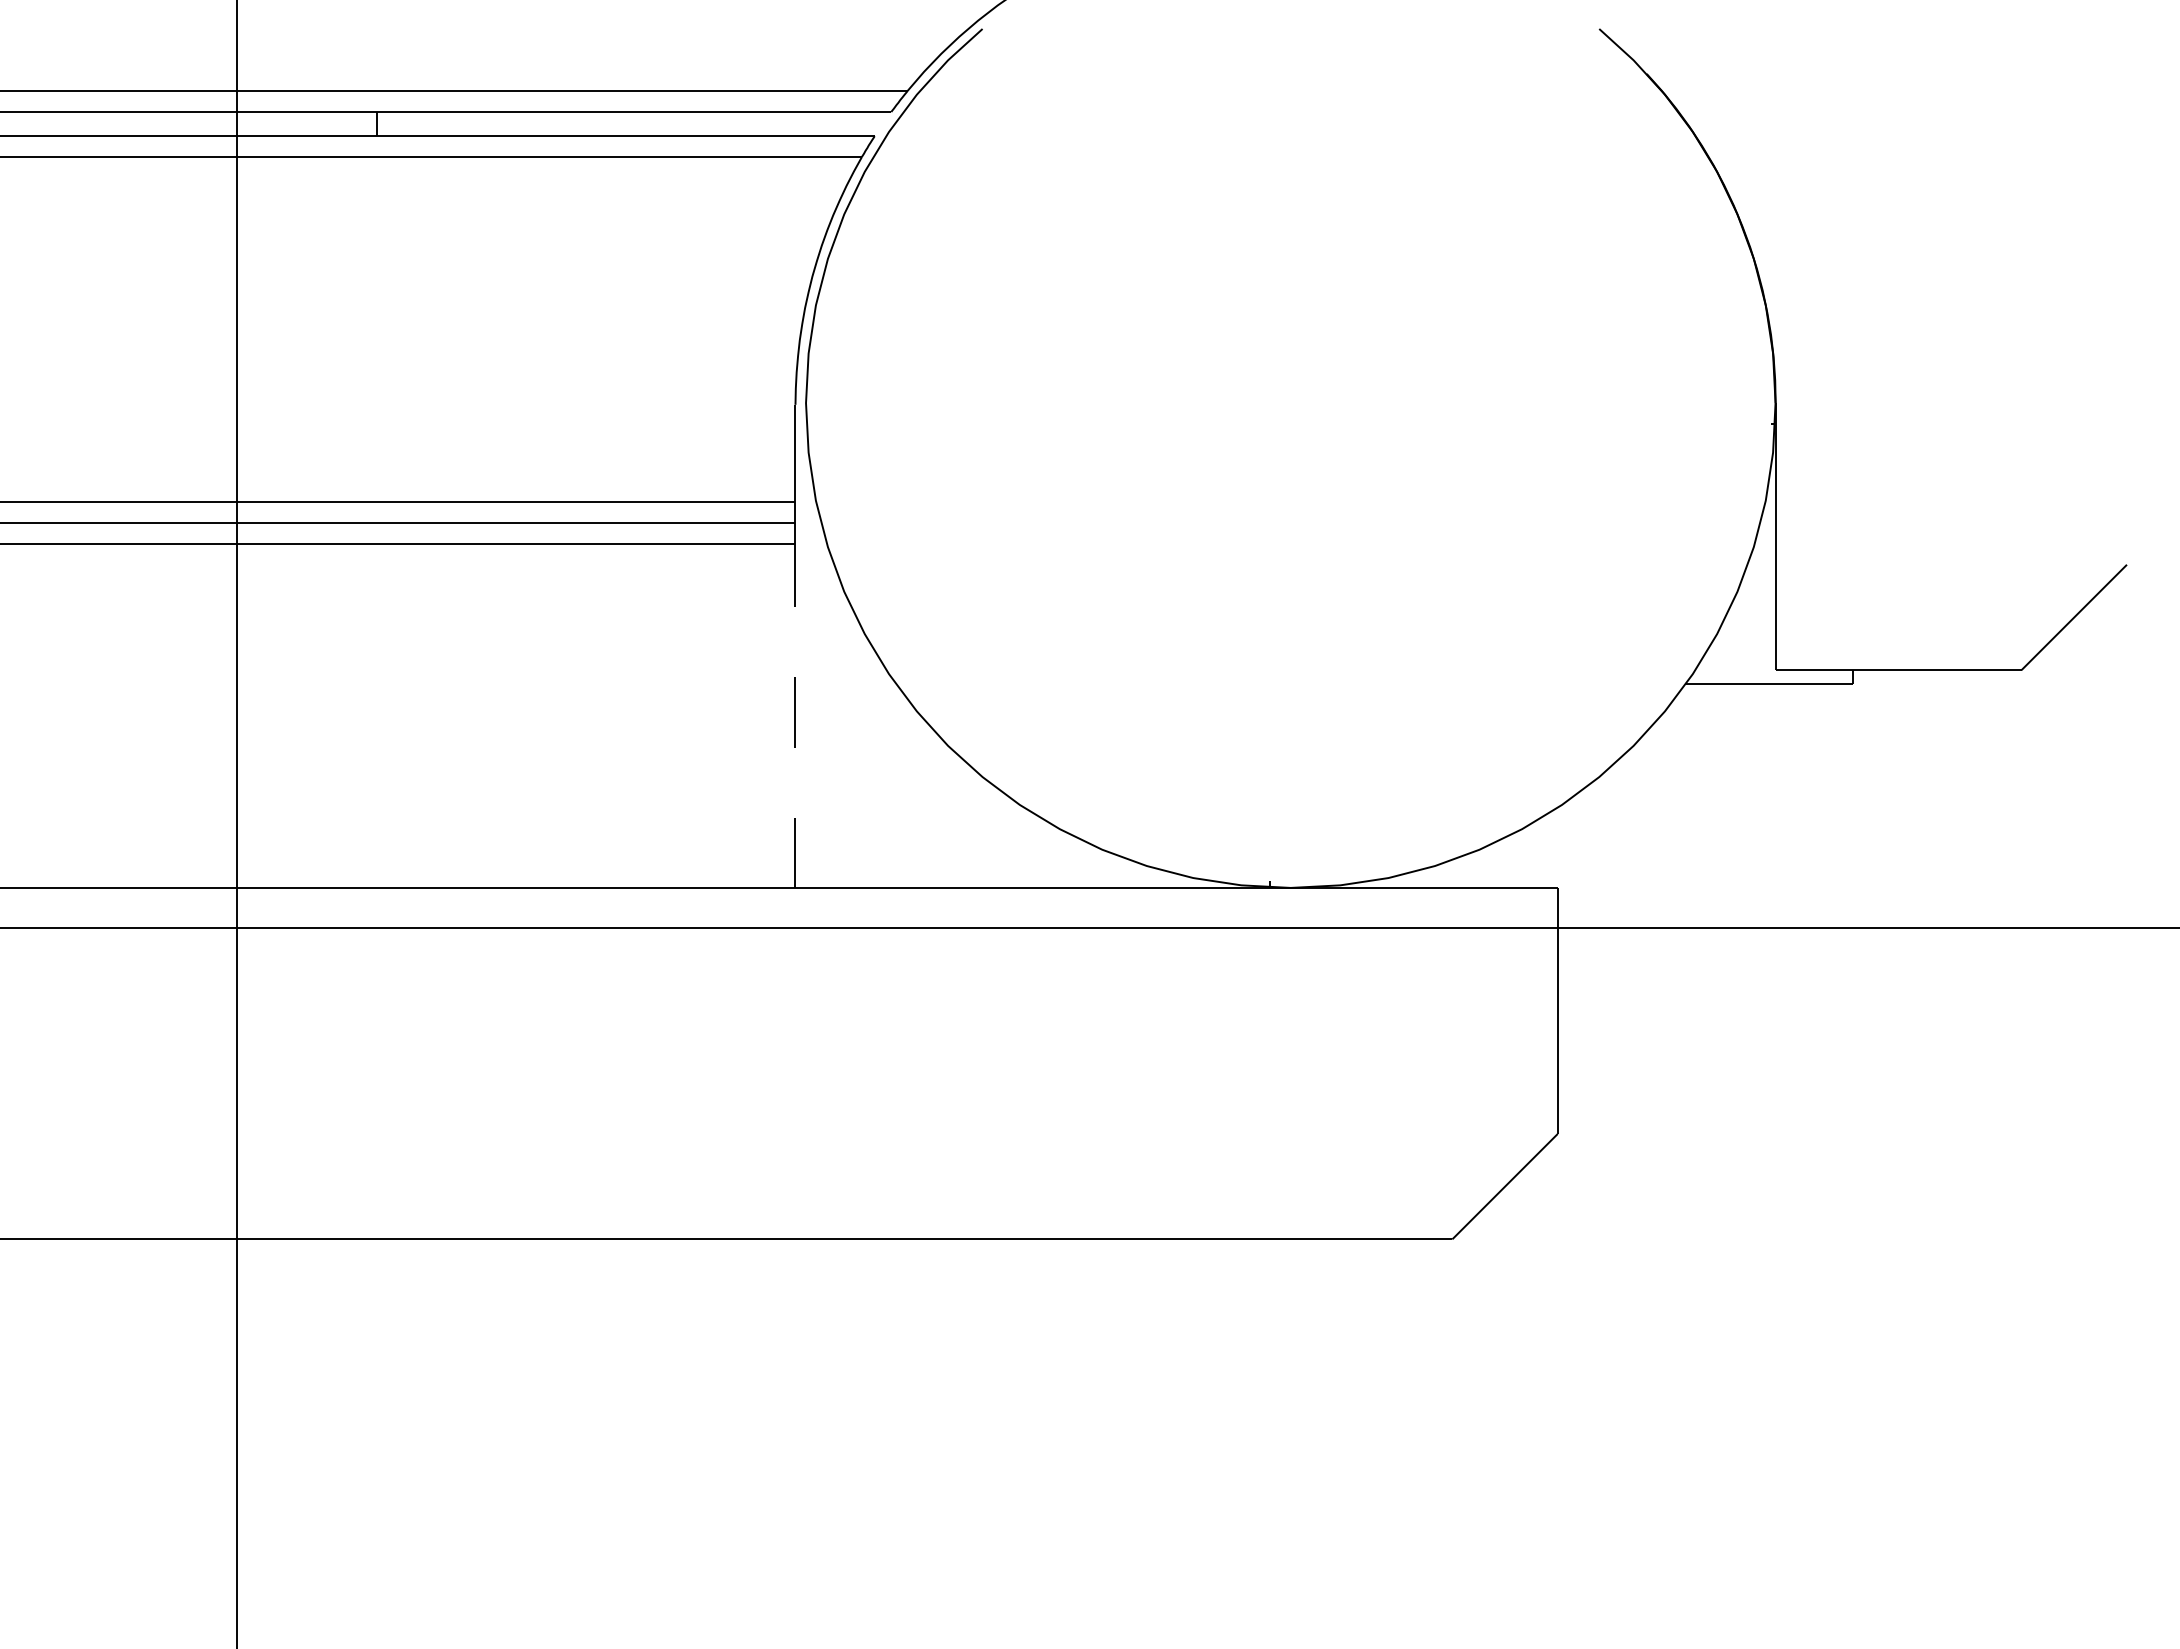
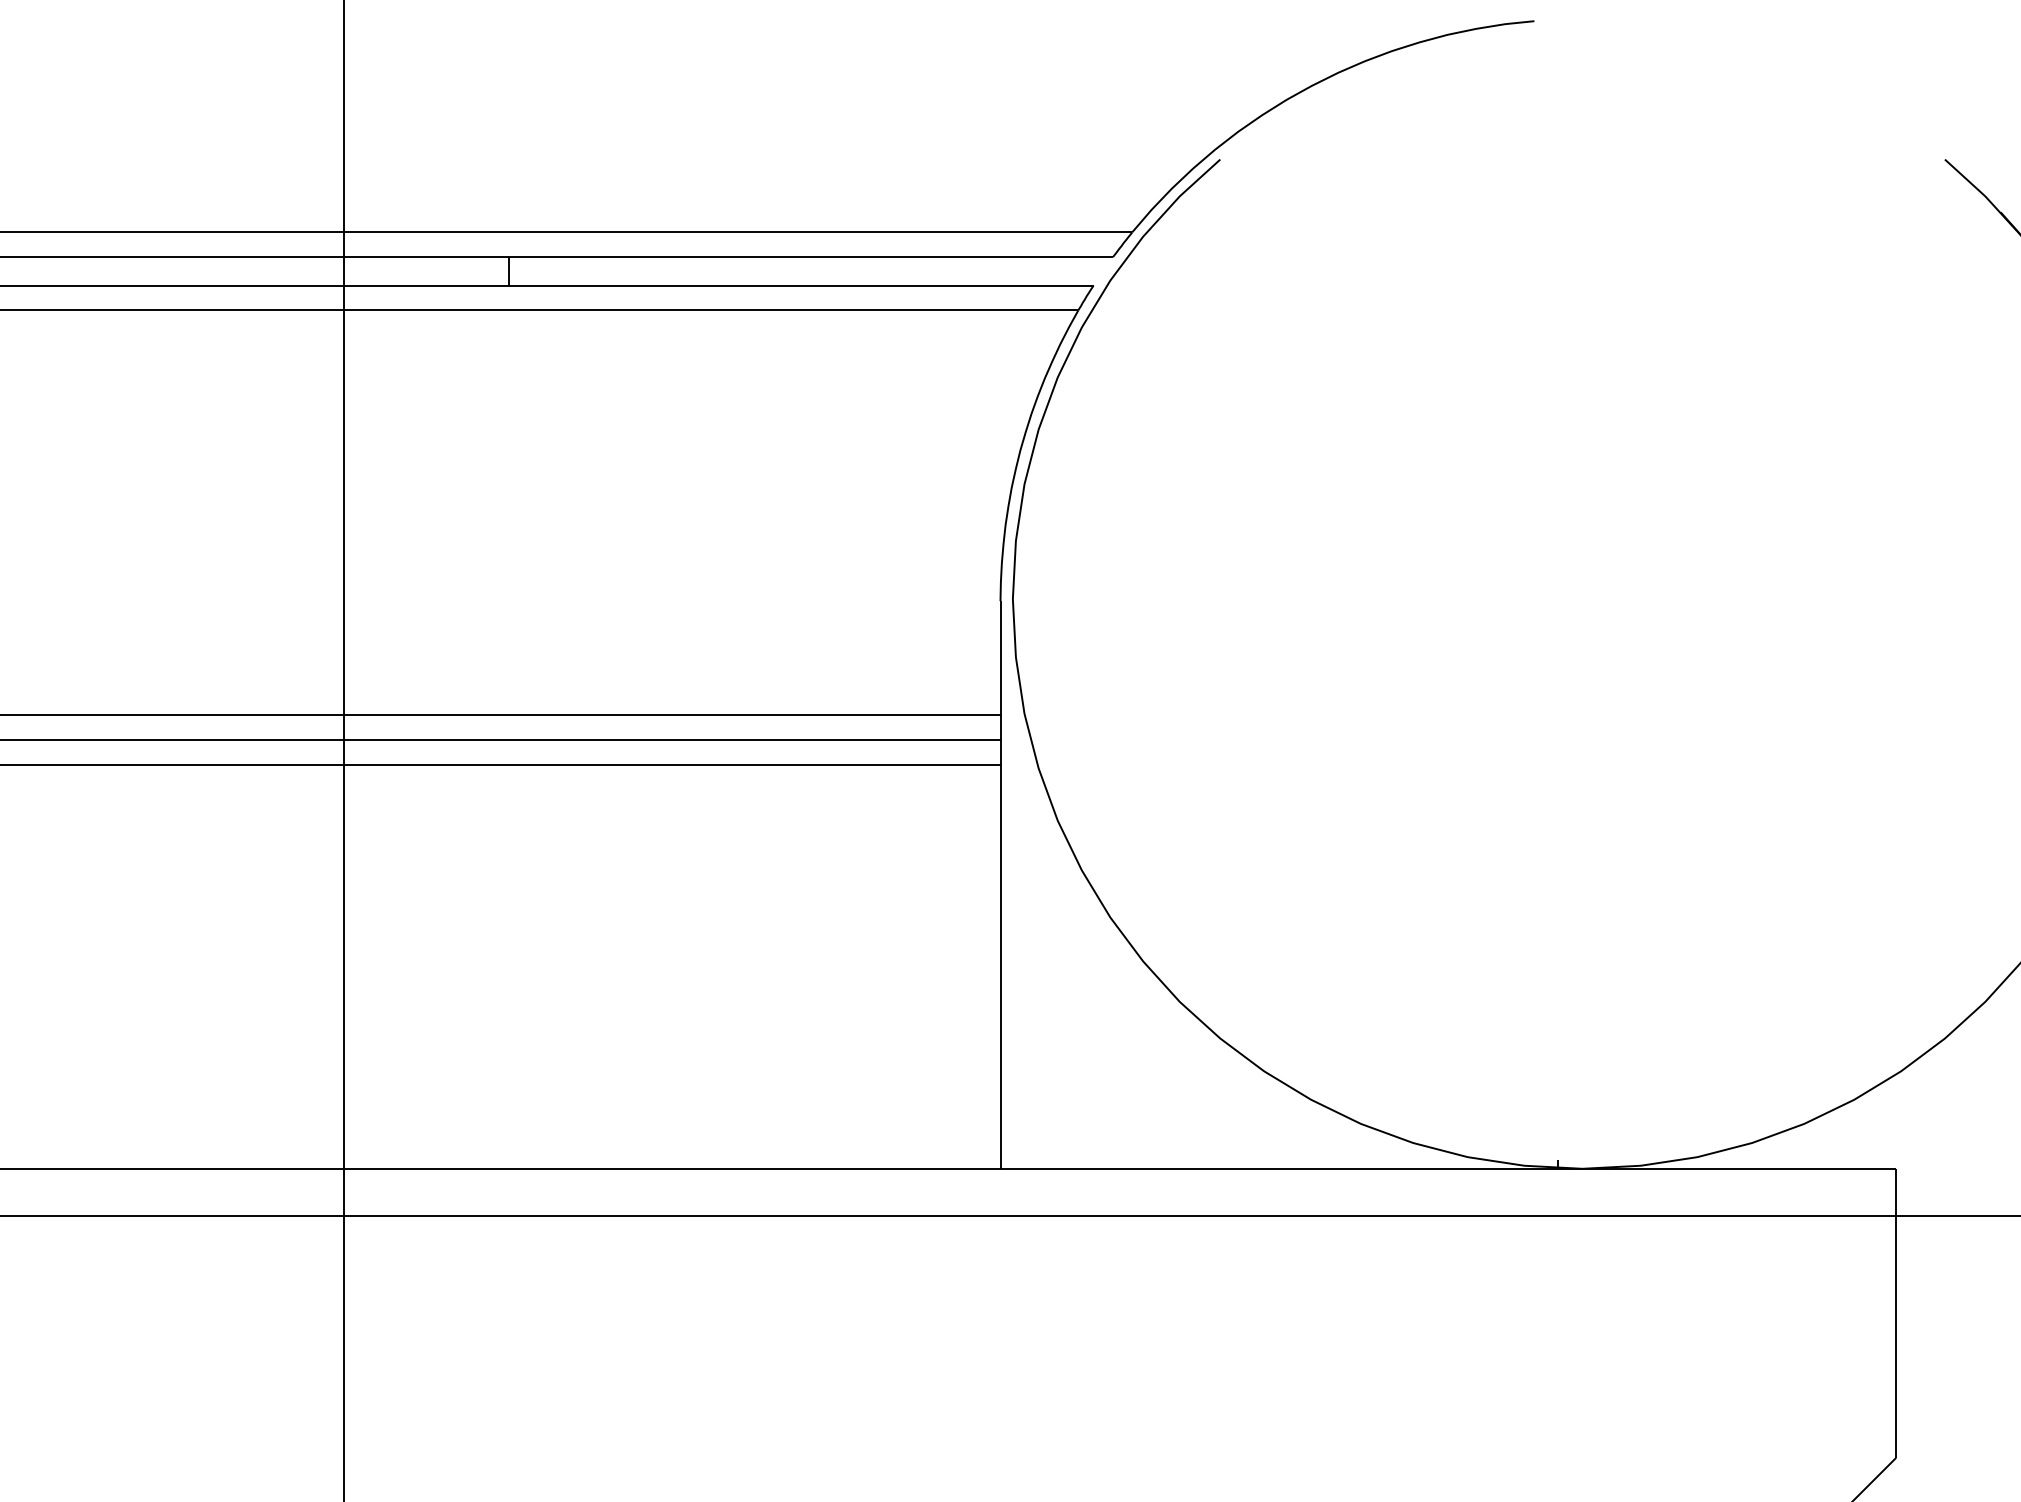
line: (795, 715) -> (1000, 966), dashed -> solid

